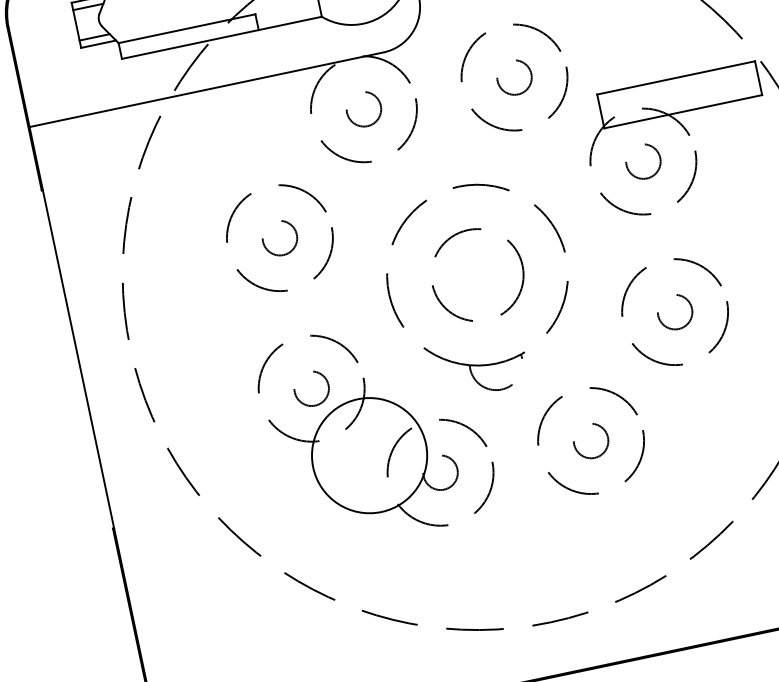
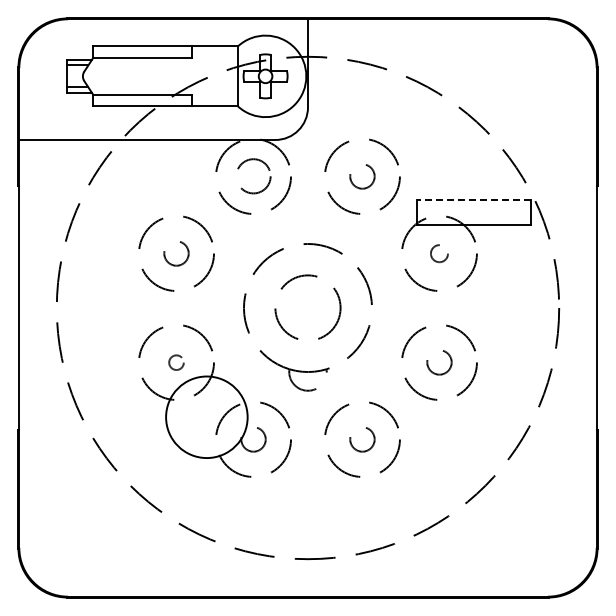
line: (674, 78) -> (473, 200), solid -> dashed
circle: (363, 109) -> (253, 176), size x1.4
circle: (643, 161) -> (439, 253), size x0.7
circle: (311, 388) -> (176, 362), size x0.6

